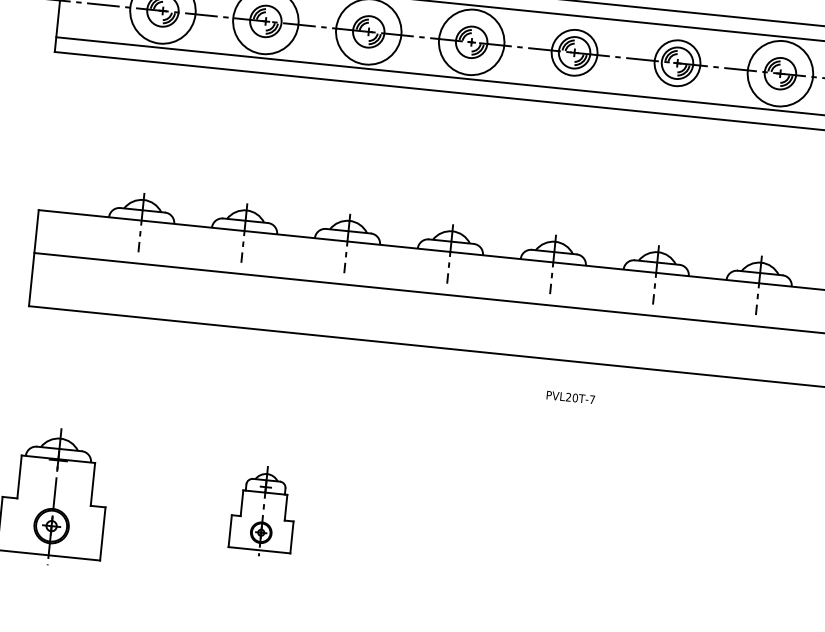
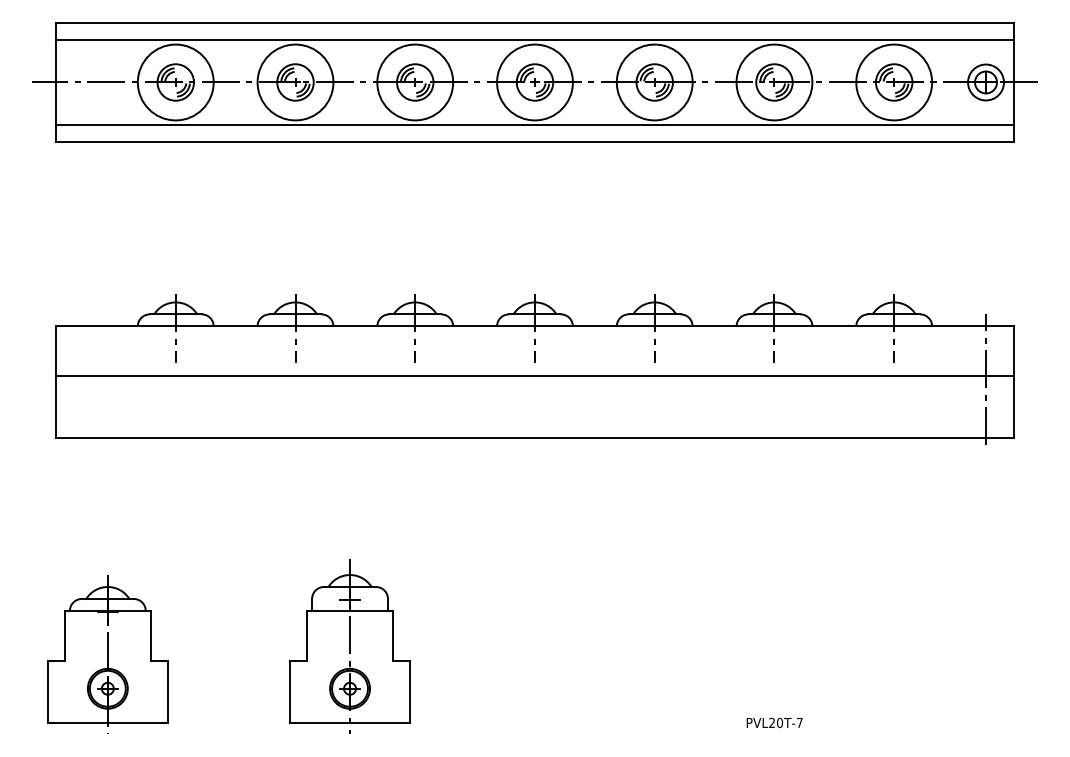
circle: (574, 52) -> (654, 82), size x1.43
circle: (677, 63) -> (774, 82), size x1.43
text: (570, 397) -> (774, 722), moved
part: (263, 510) -> (349, 646), size x1.67

